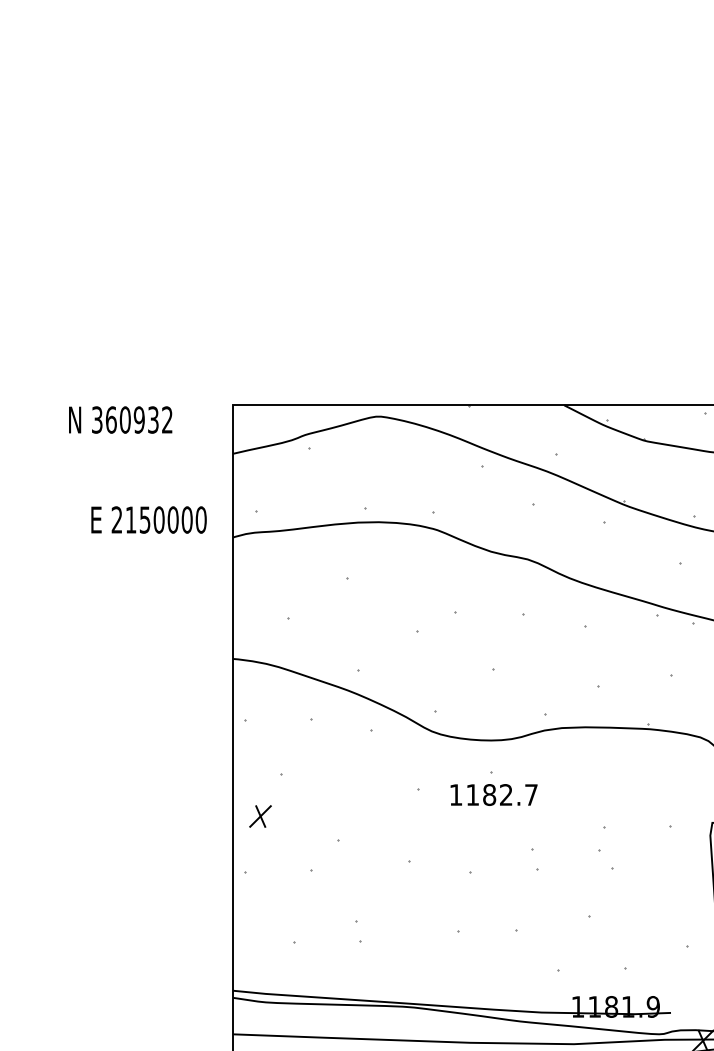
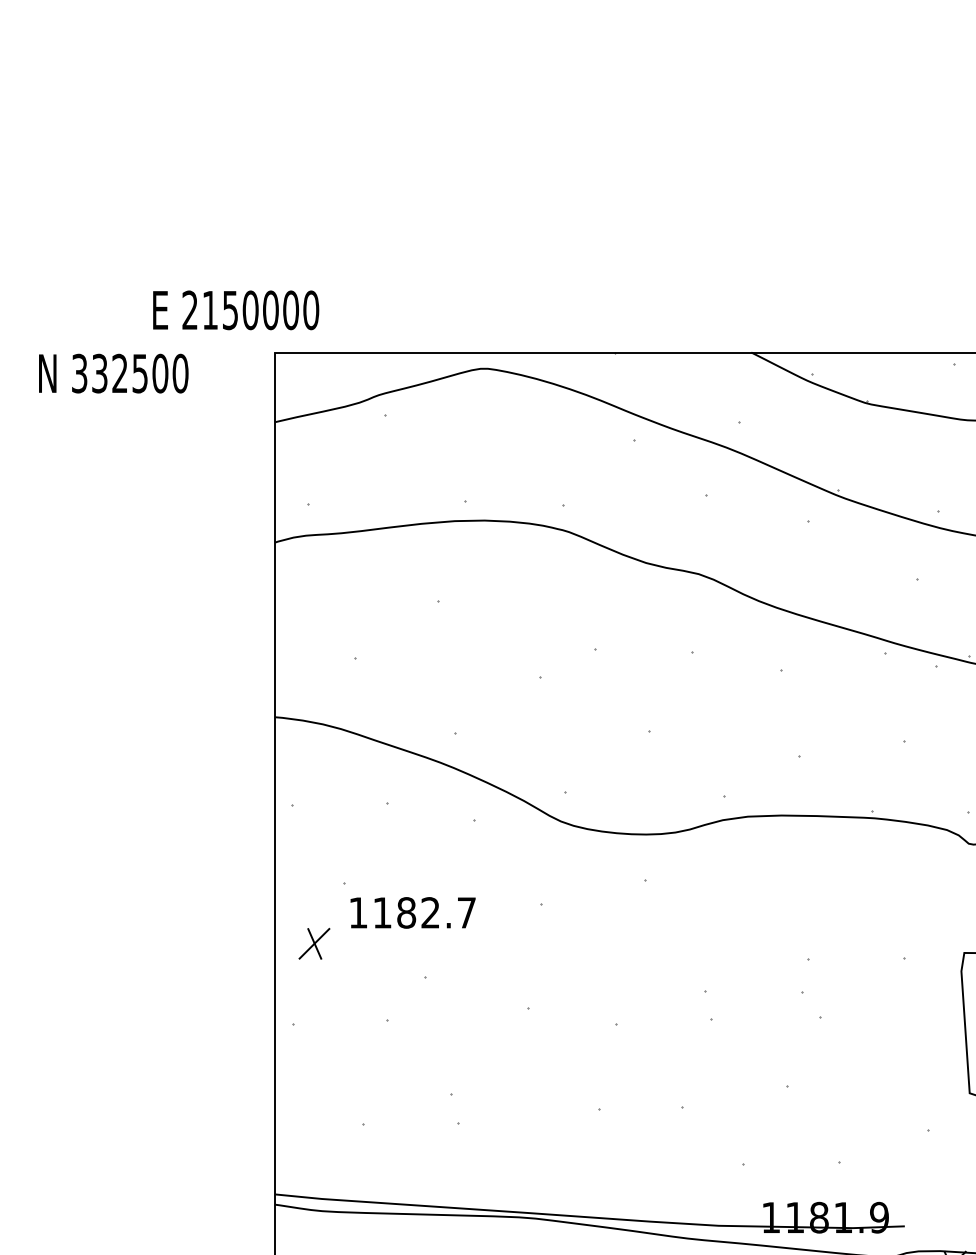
text: (139, 419) -> (140, 372), 360932 -> 332500
text: (148, 519) -> (235, 309), moved
text: (493, 794) -> (412, 912), moved

